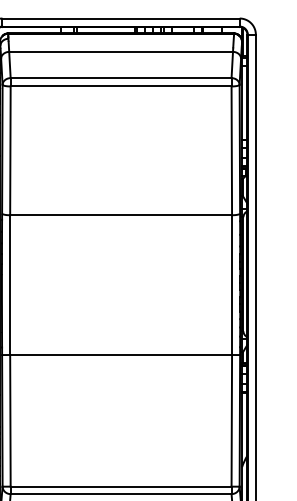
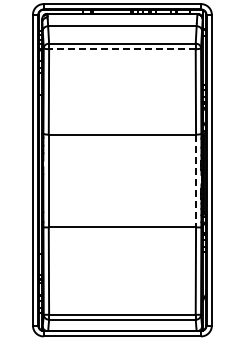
line: (119, 86) -> (121, 49), solid -> dashed
line: (232, 285) -> (196, 181), solid -> dashed

